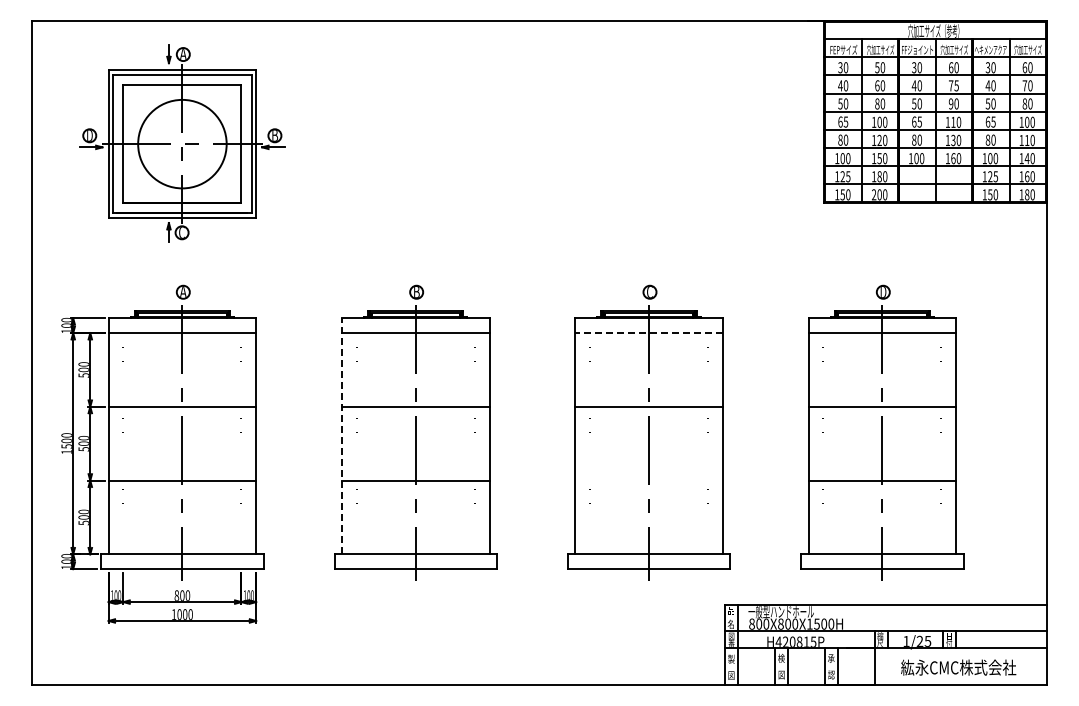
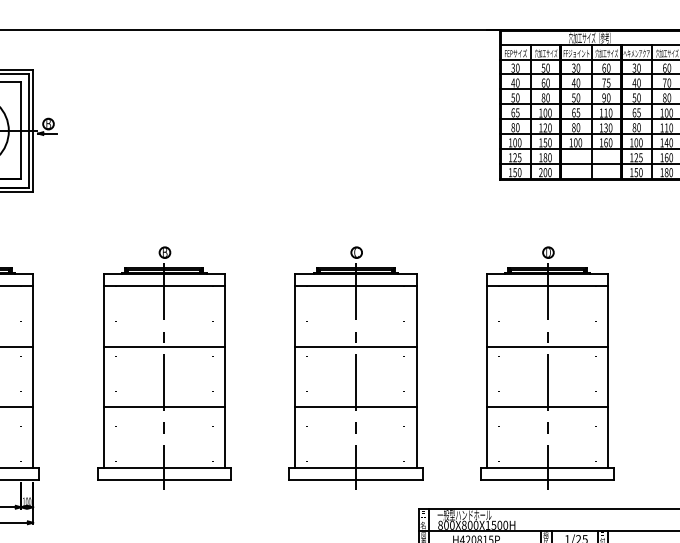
line: (649, 333) -> (356, 286), dashed -> solid
line: (341, 435) -> (103, 370), dashed -> solid
line: (648, 480) -> (355, 407), added

